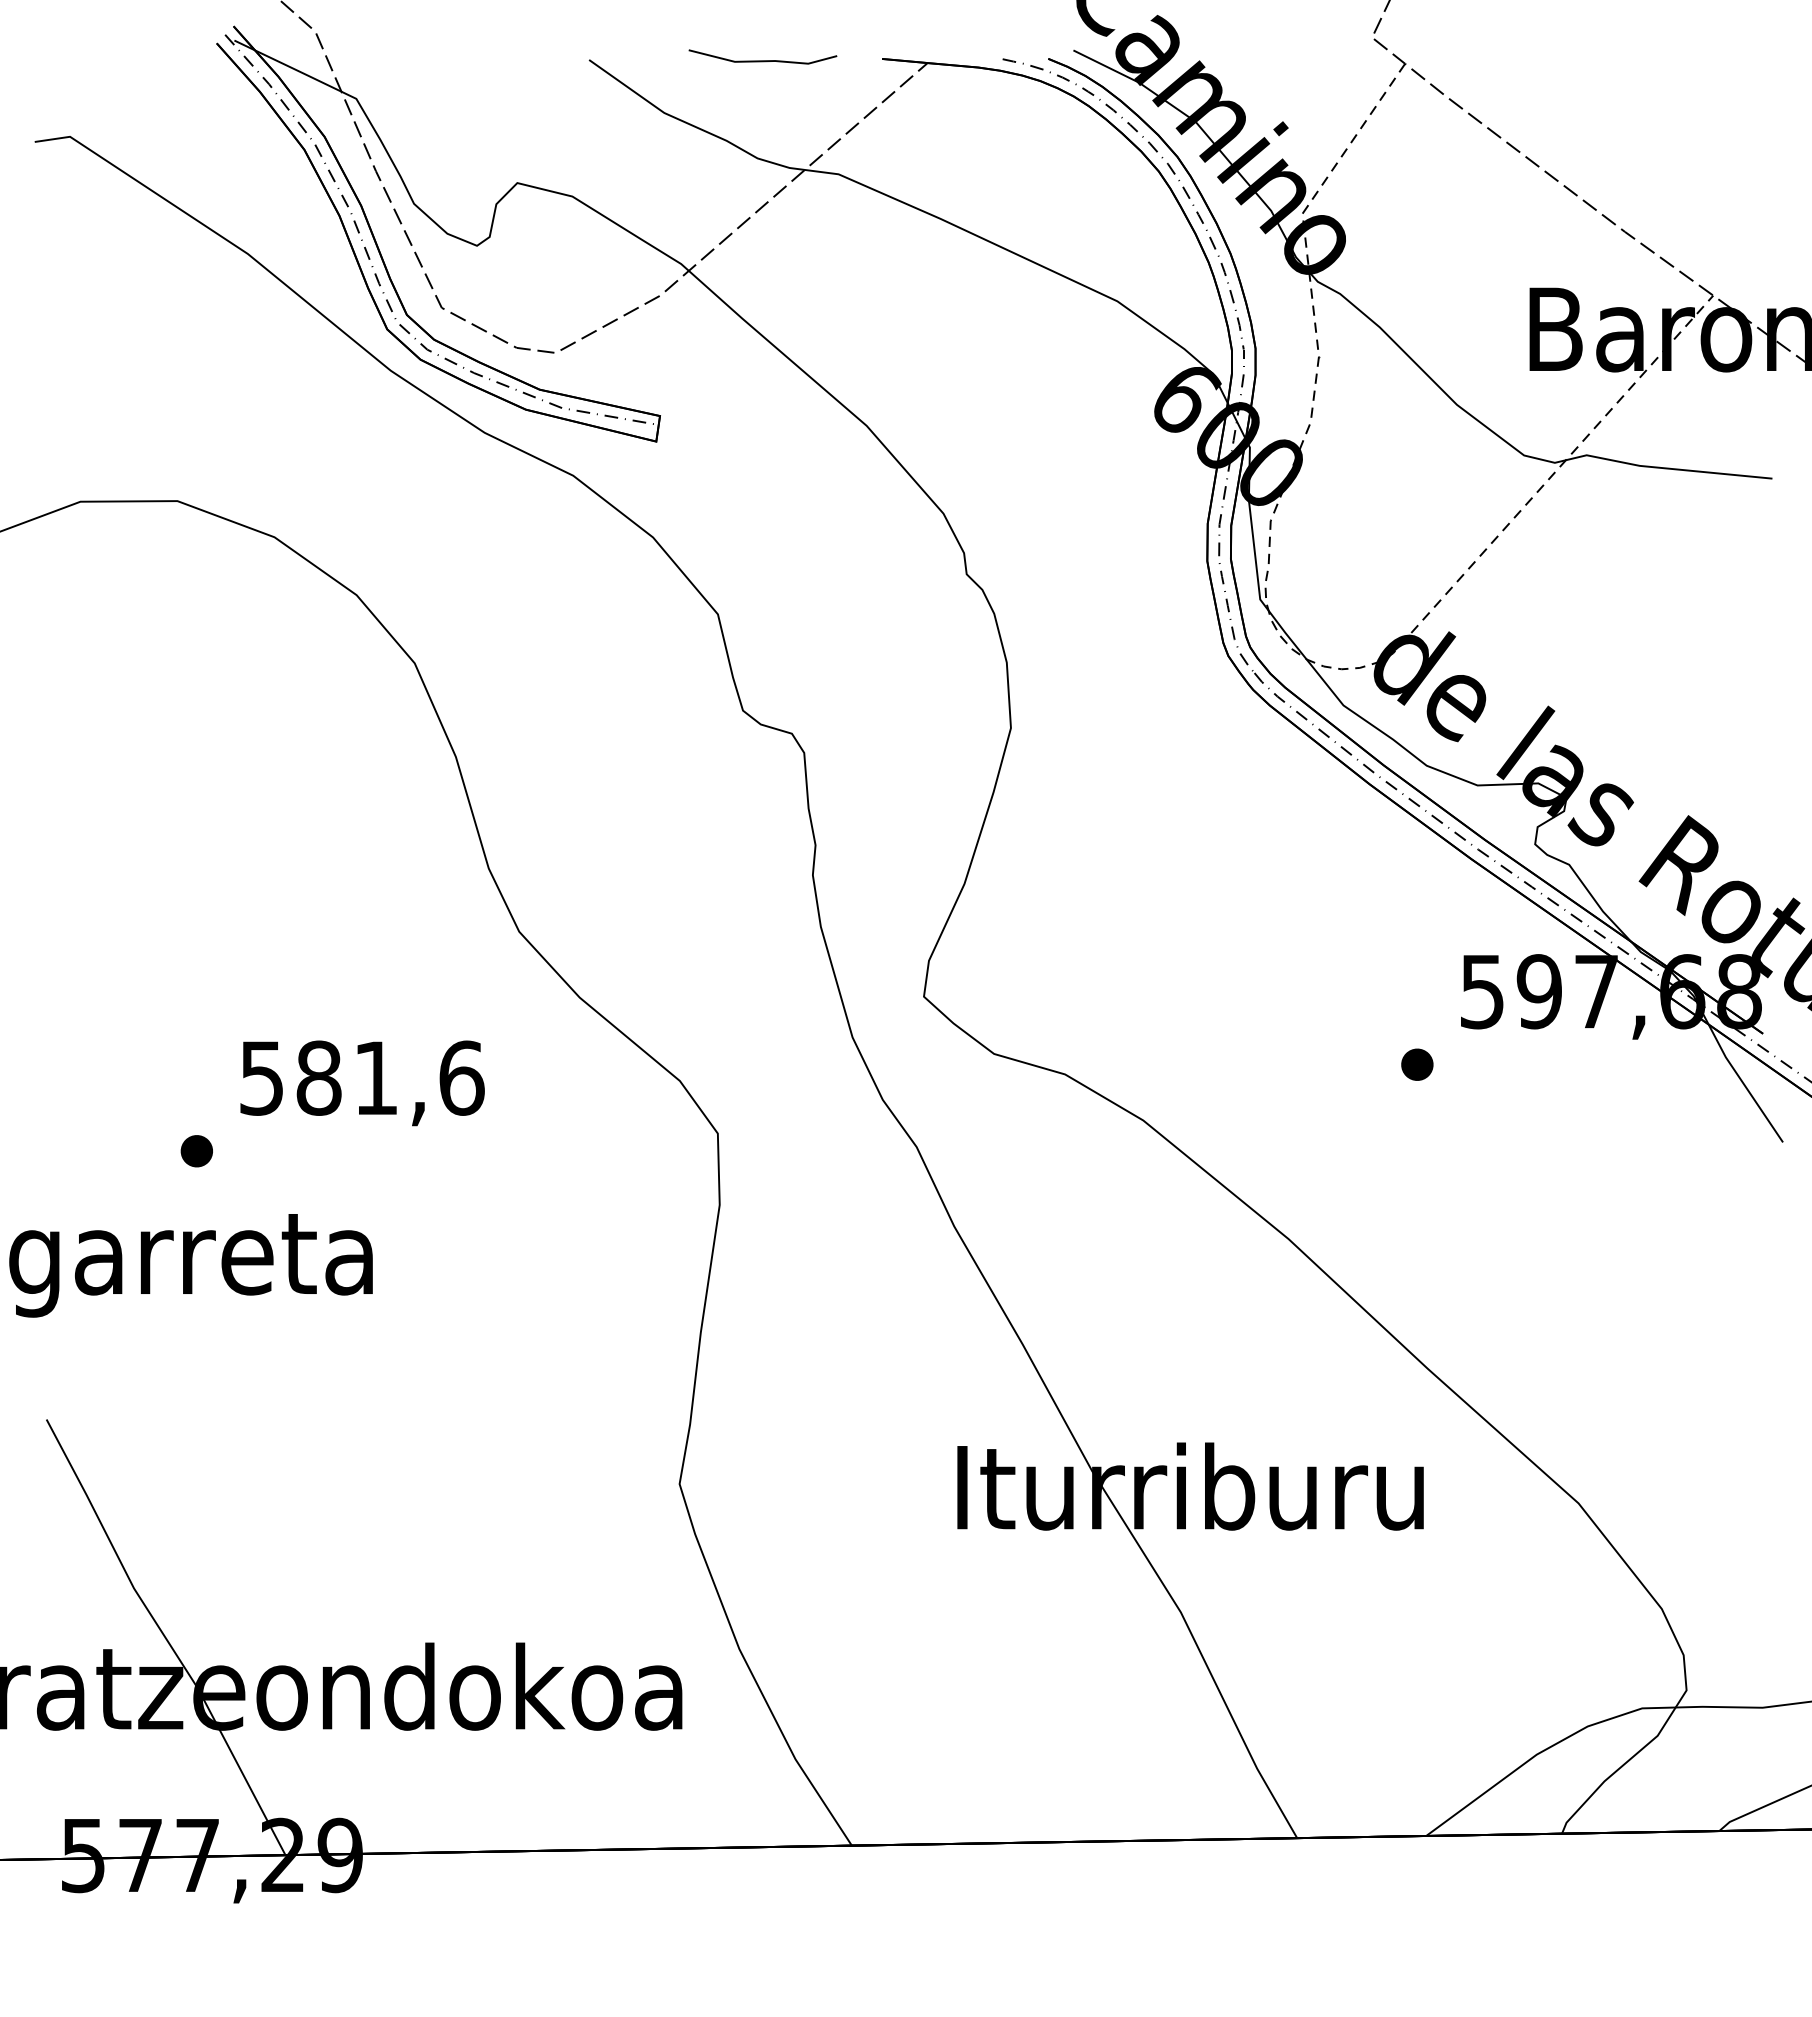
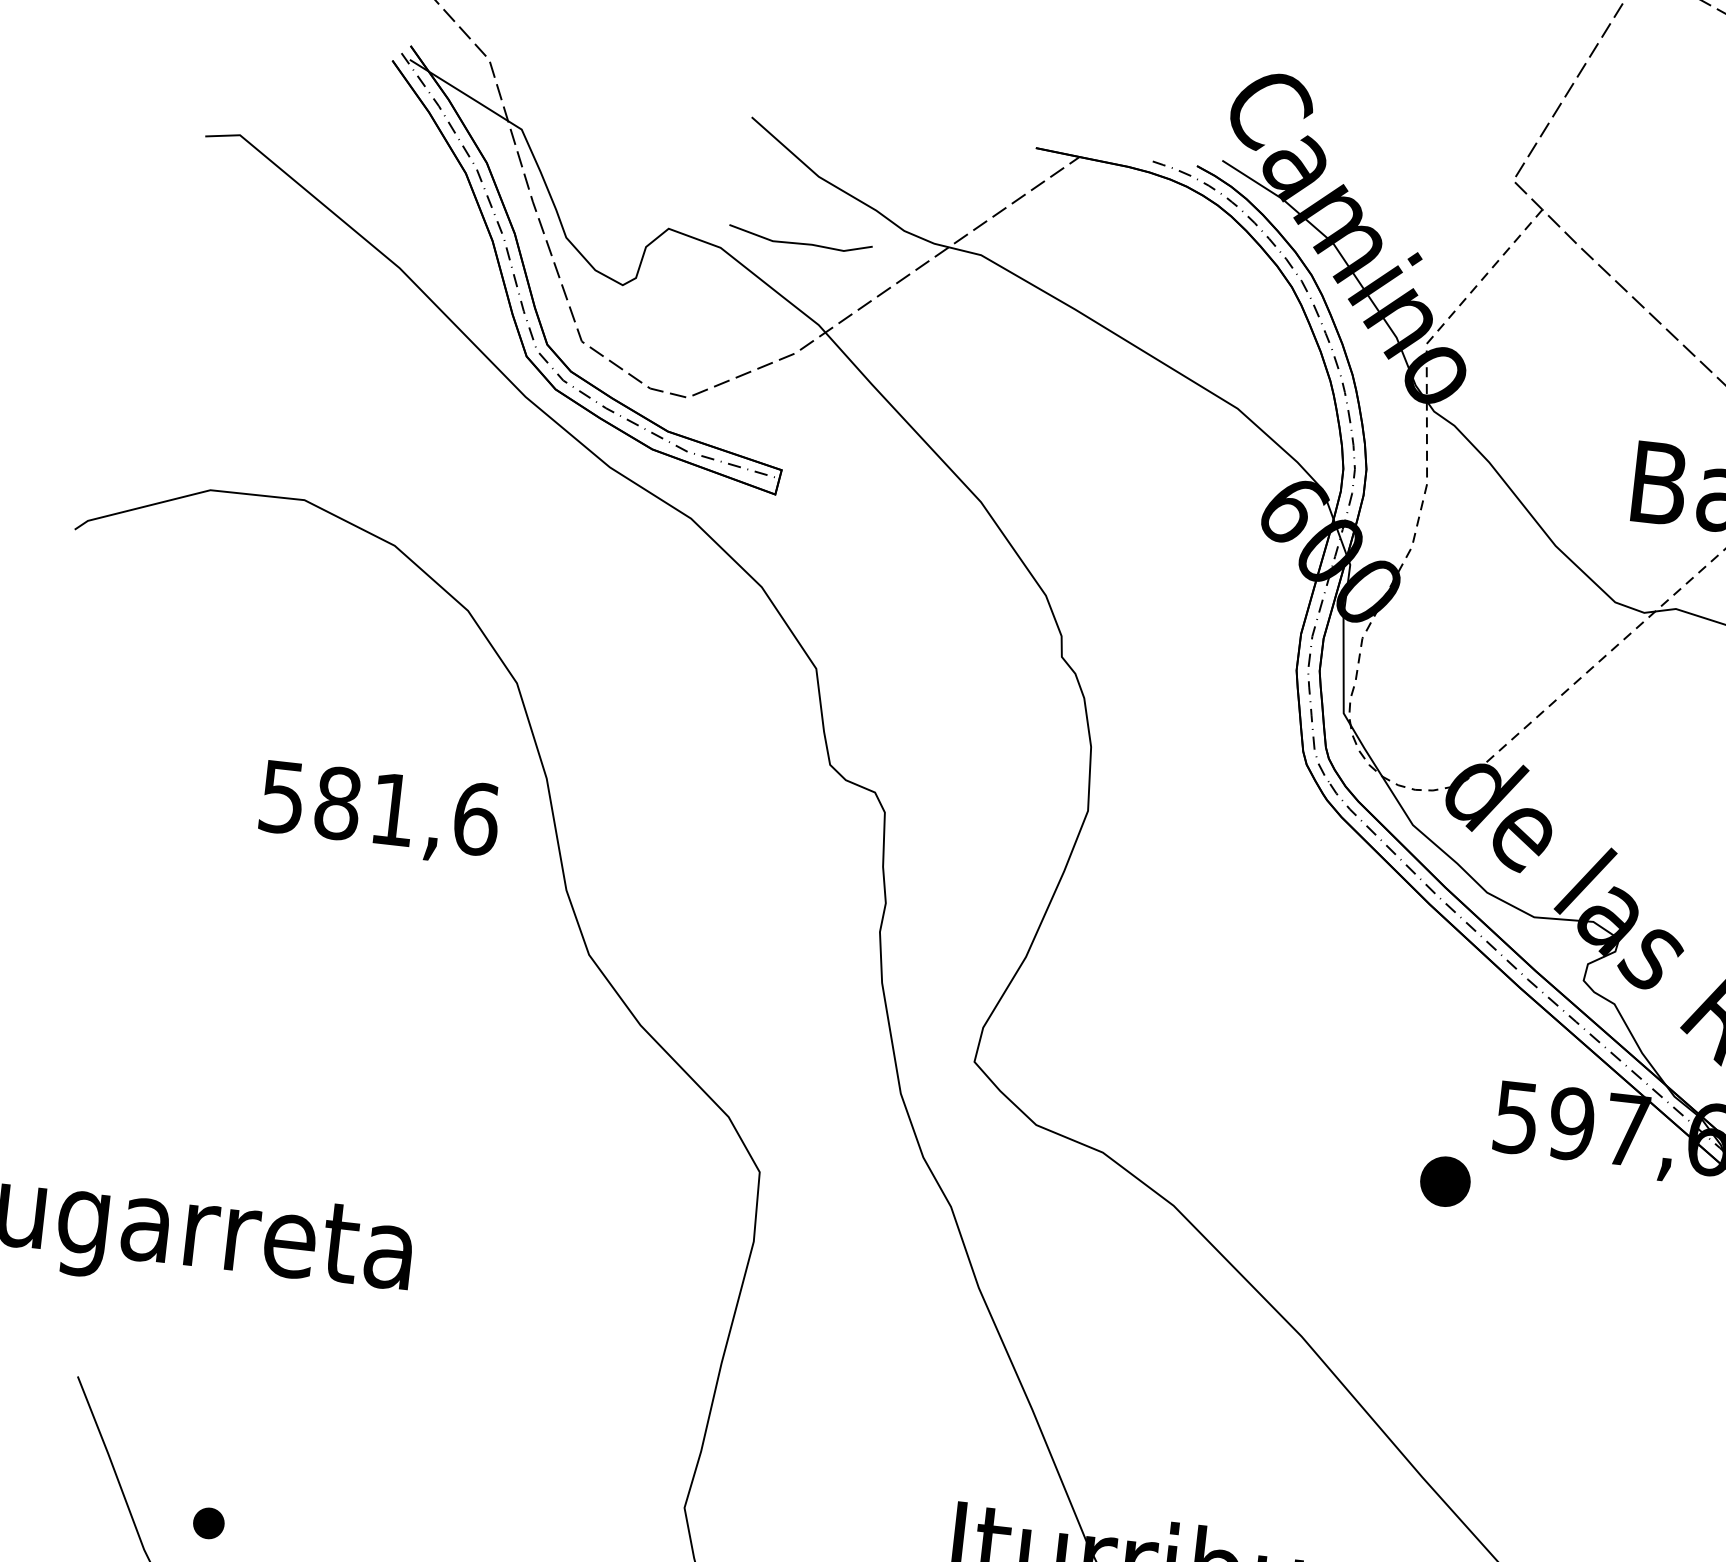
line: (762, 60) -> (799, 242), moved
part: (1417, 1064) -> (1445, 1181), size x1.6
text: (362, 1083) -> (379, 813), moved
part: (196, 1151) -> (208, 1523), moved

